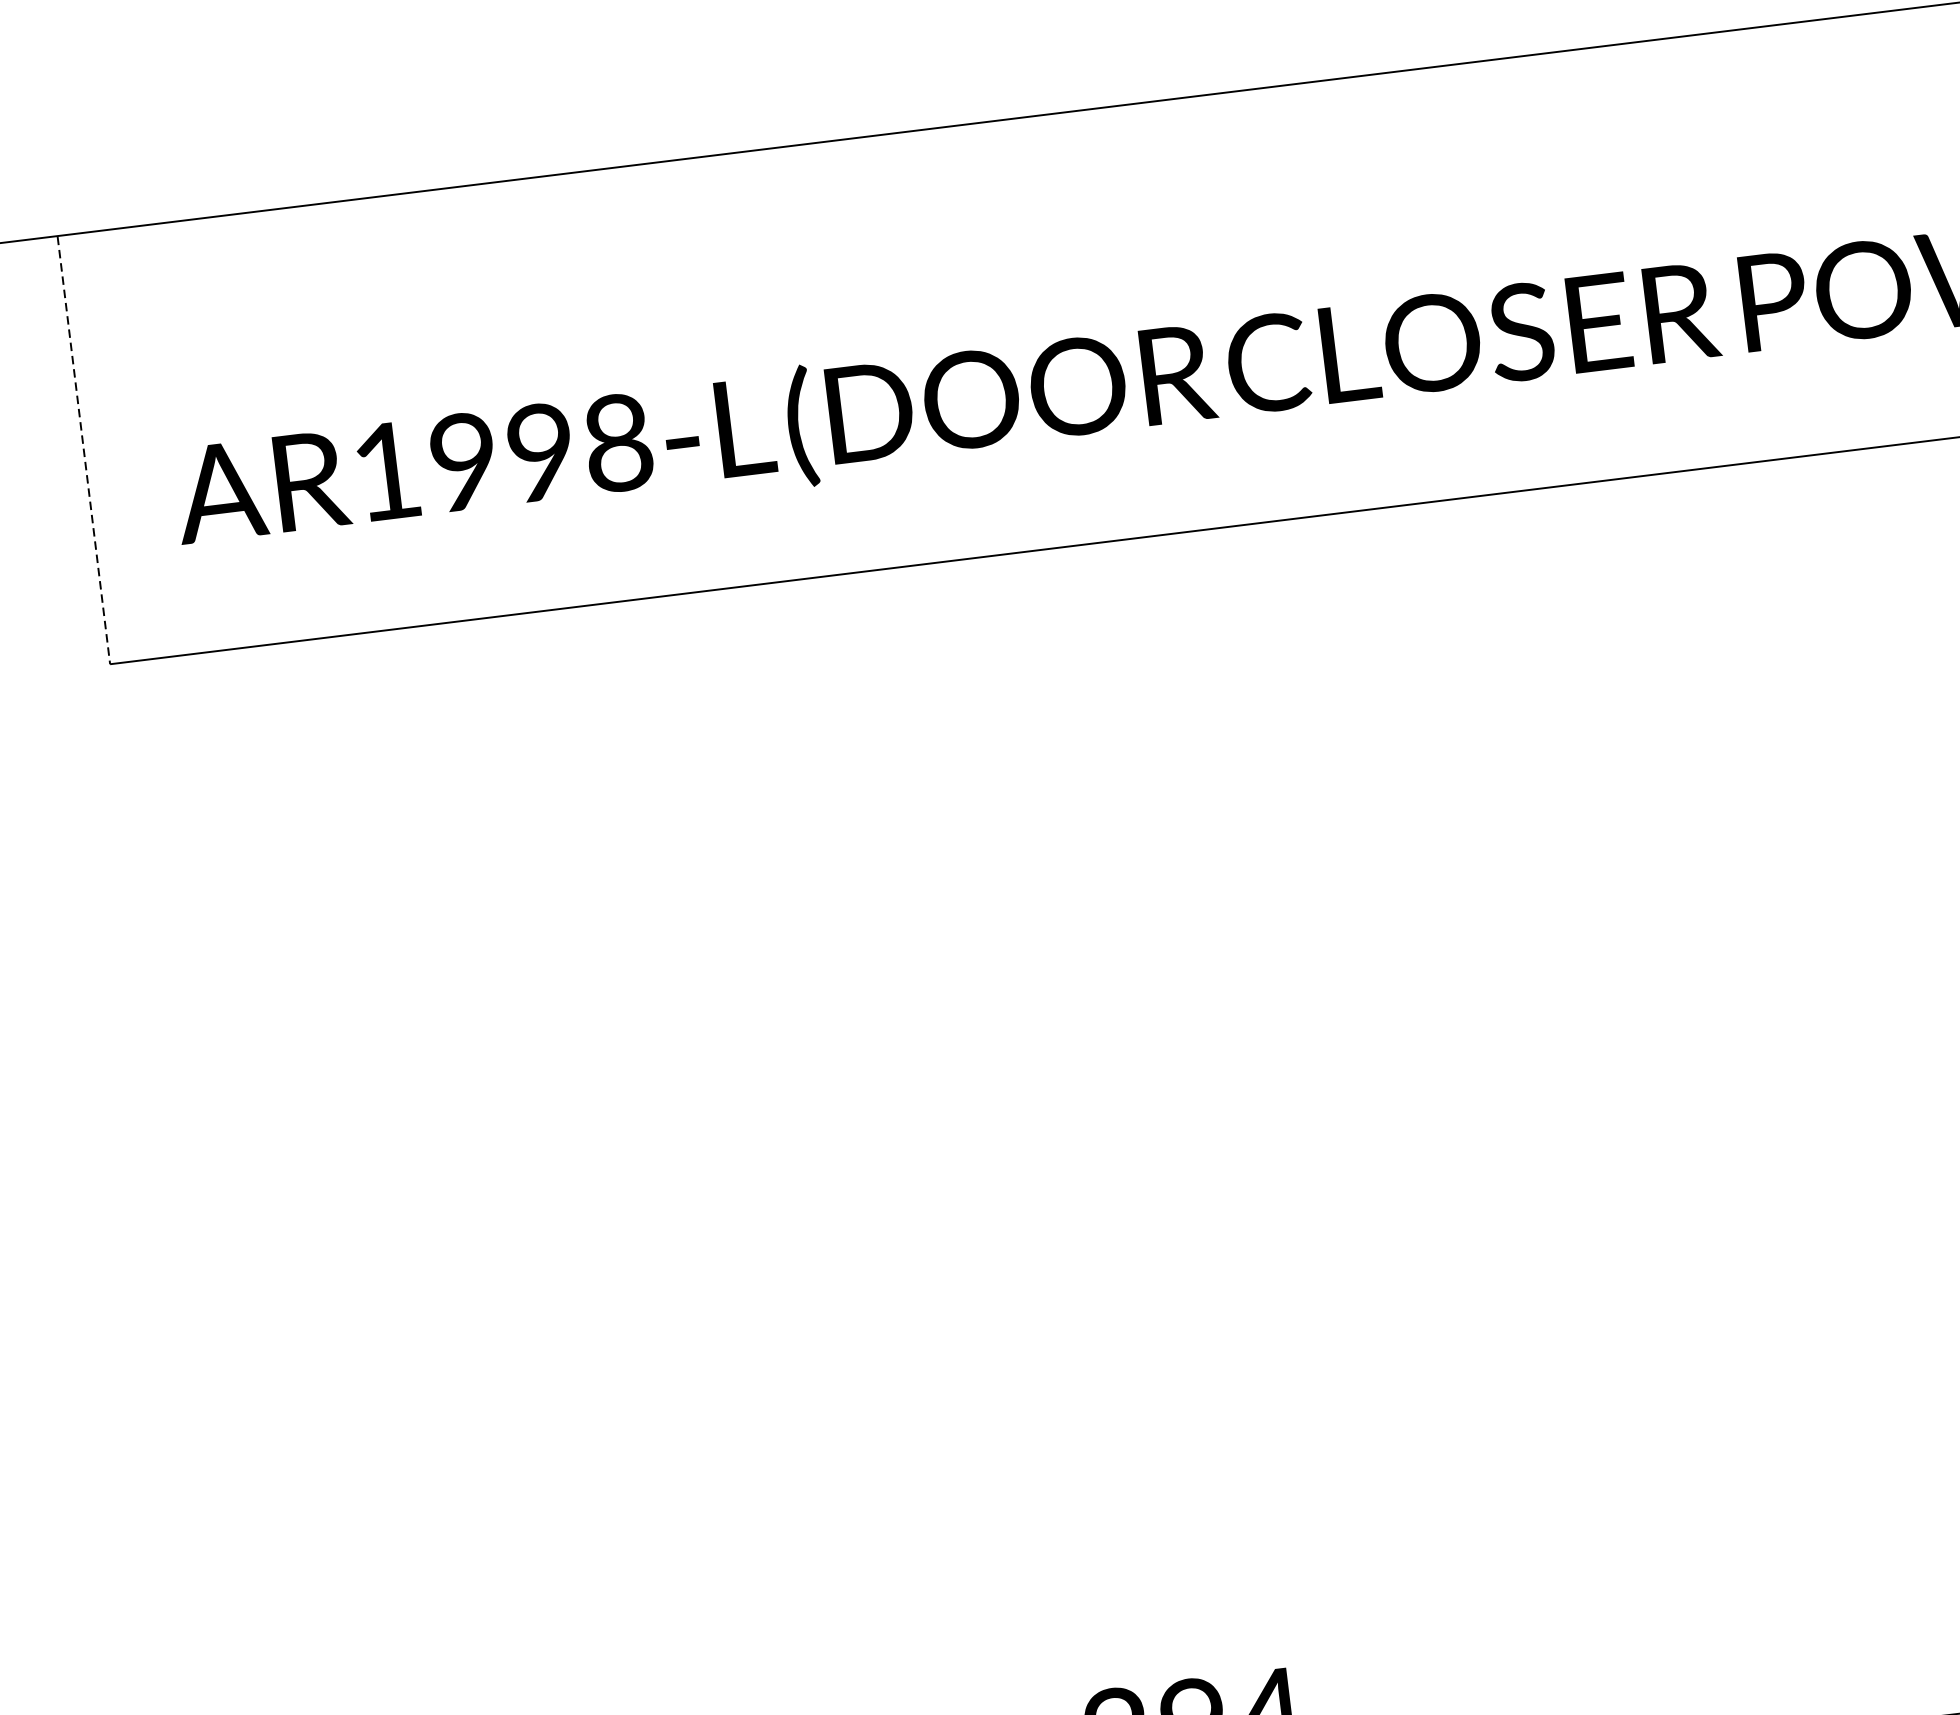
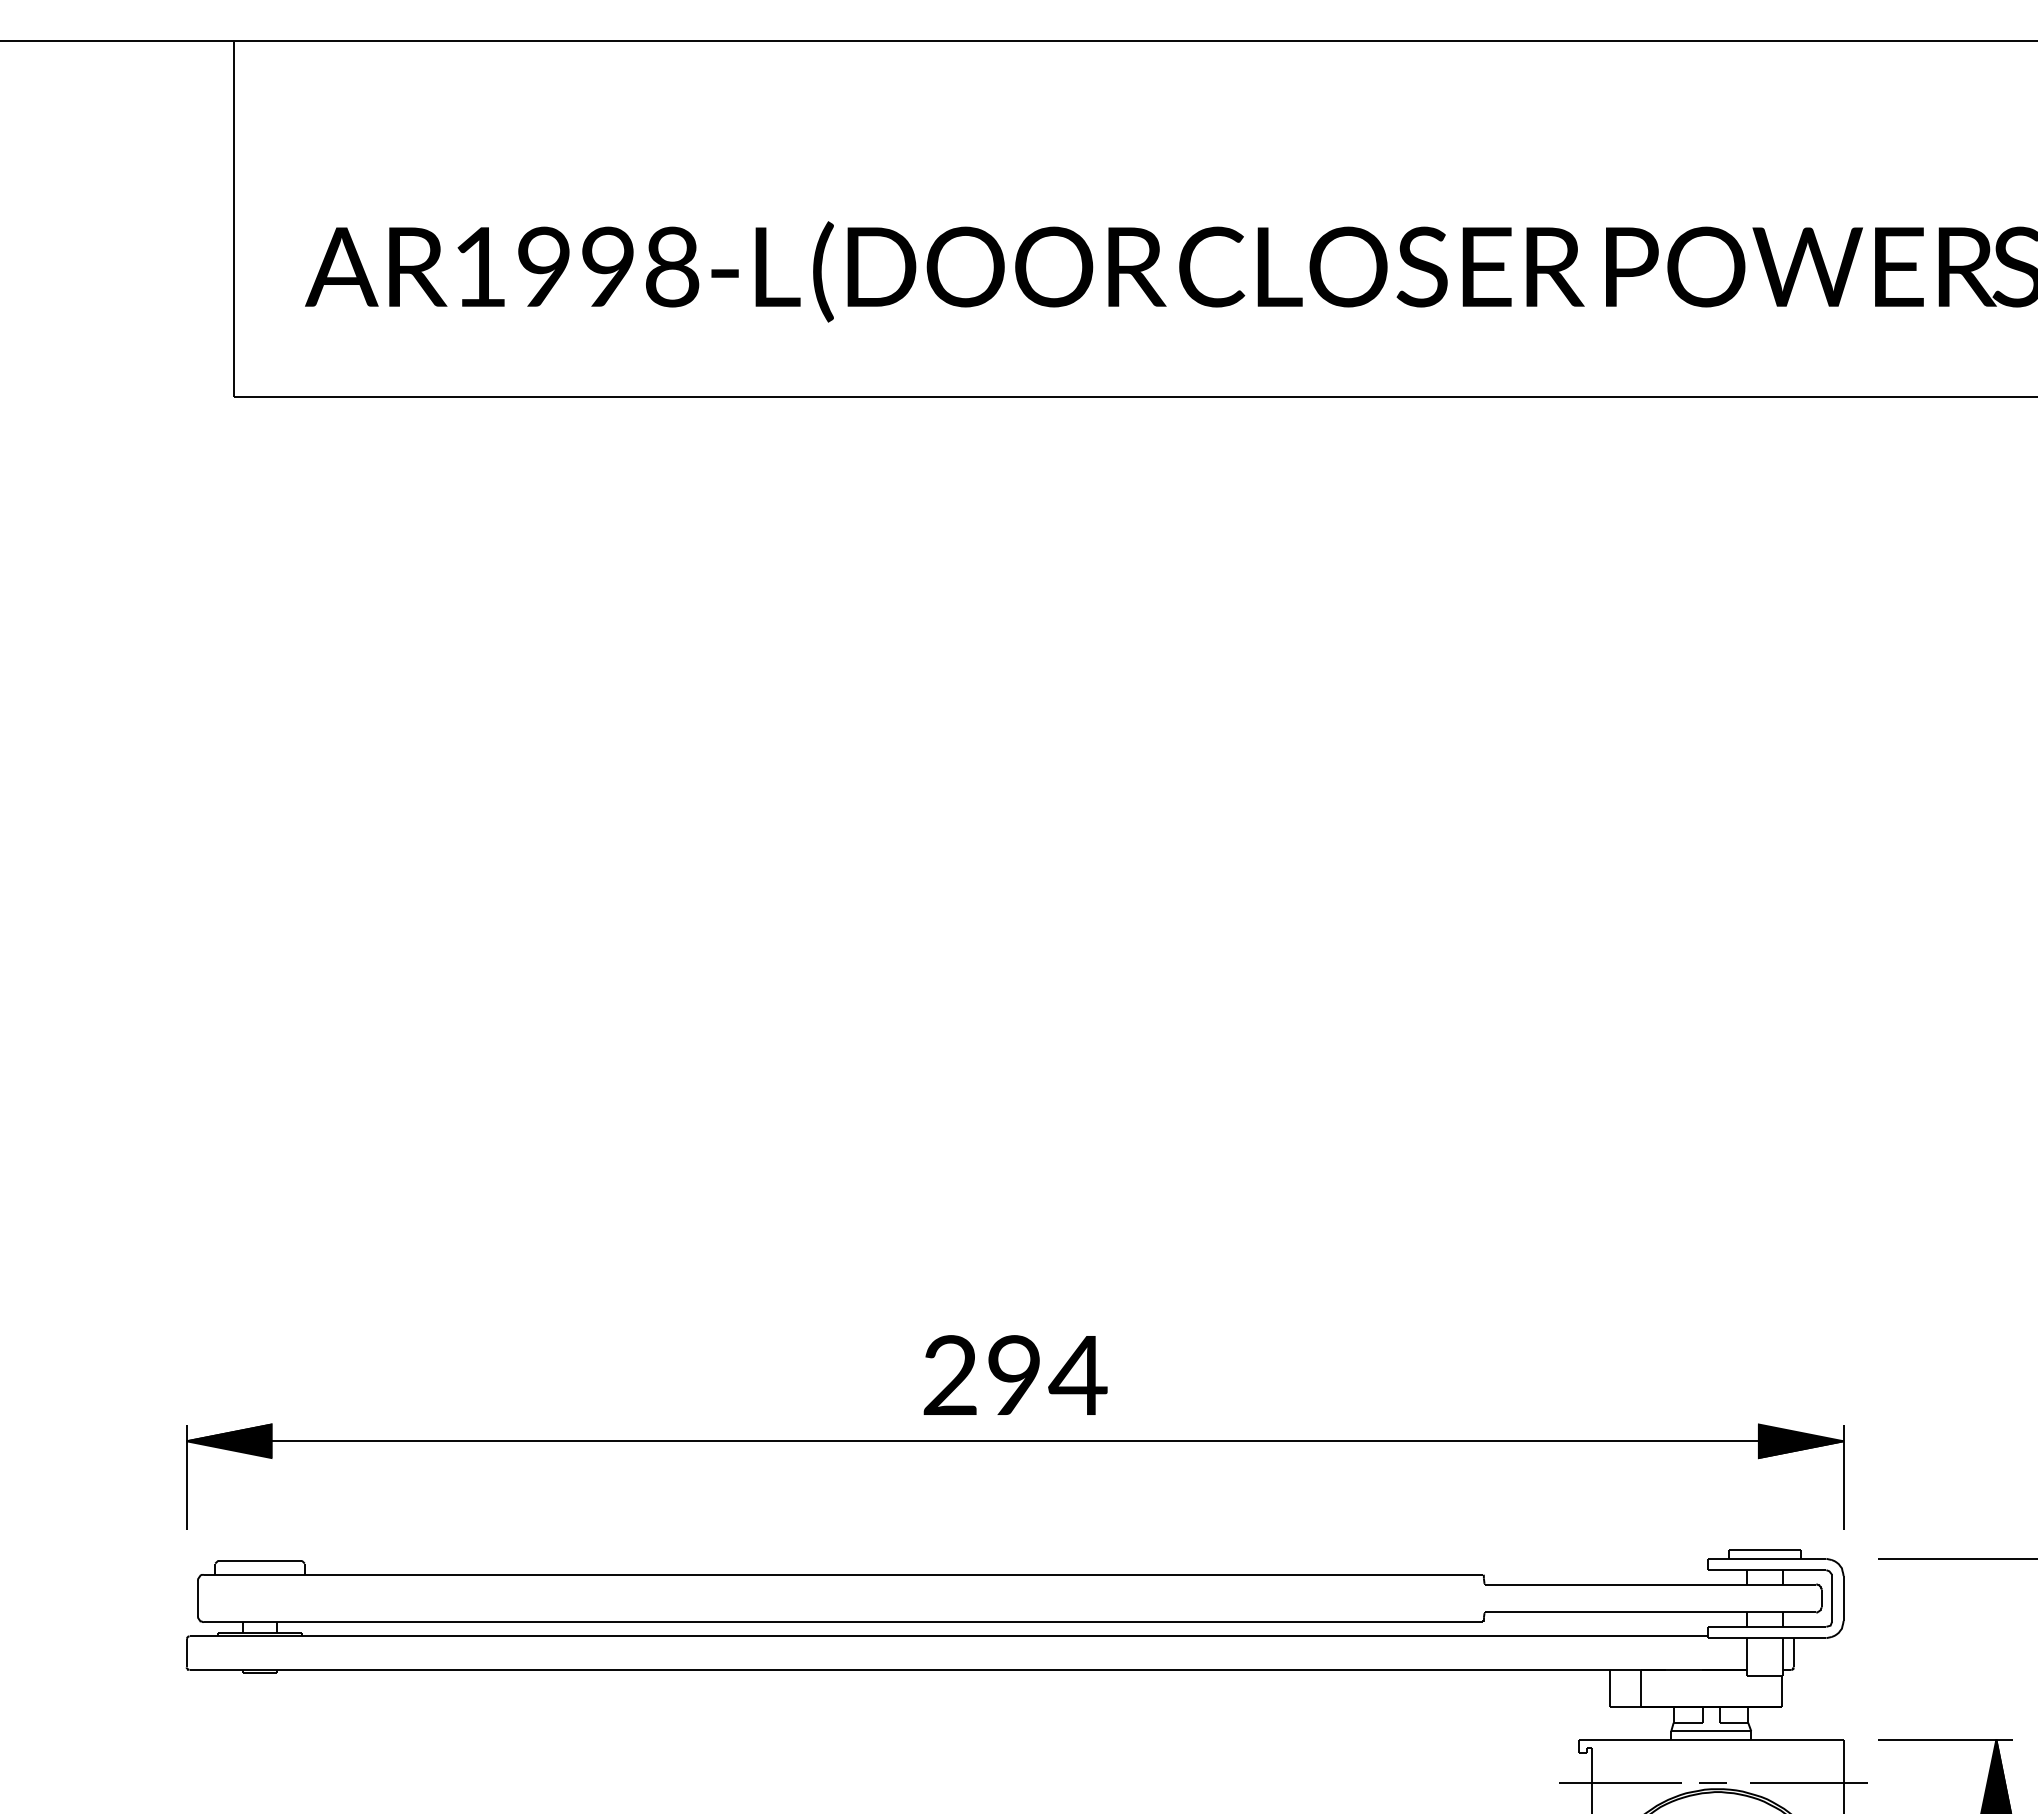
line: (83, 450) -> (234, 219), dashed -> solid

